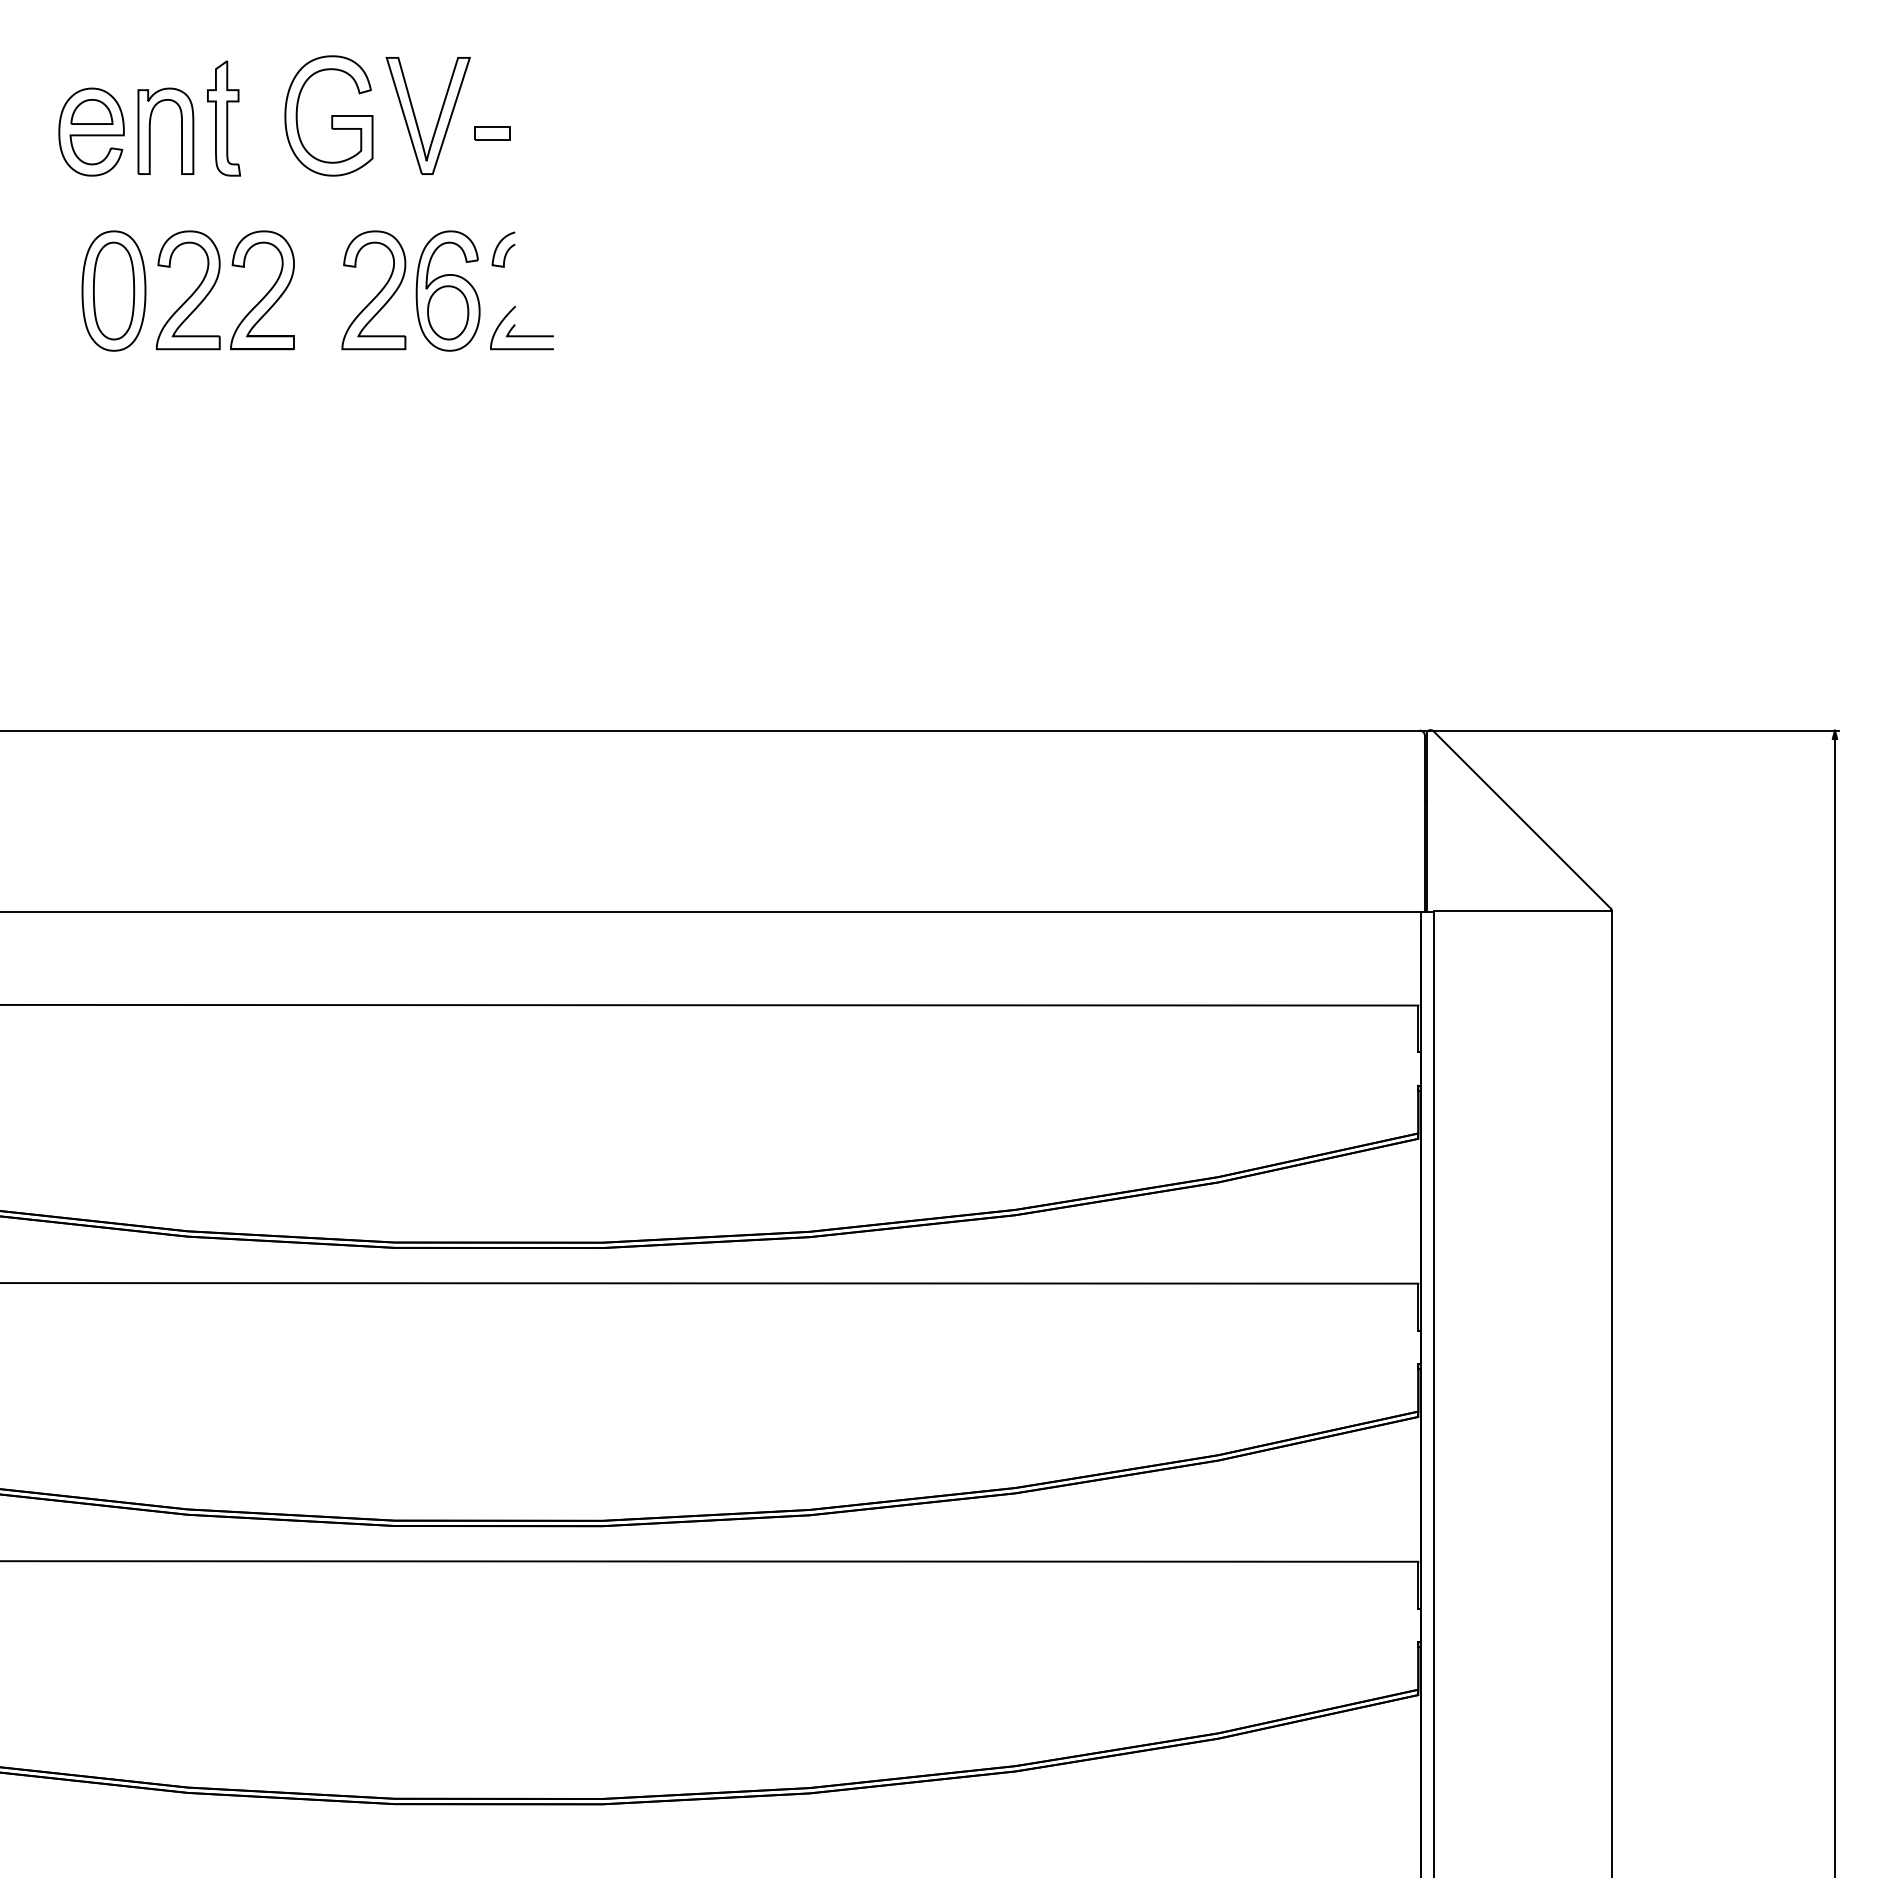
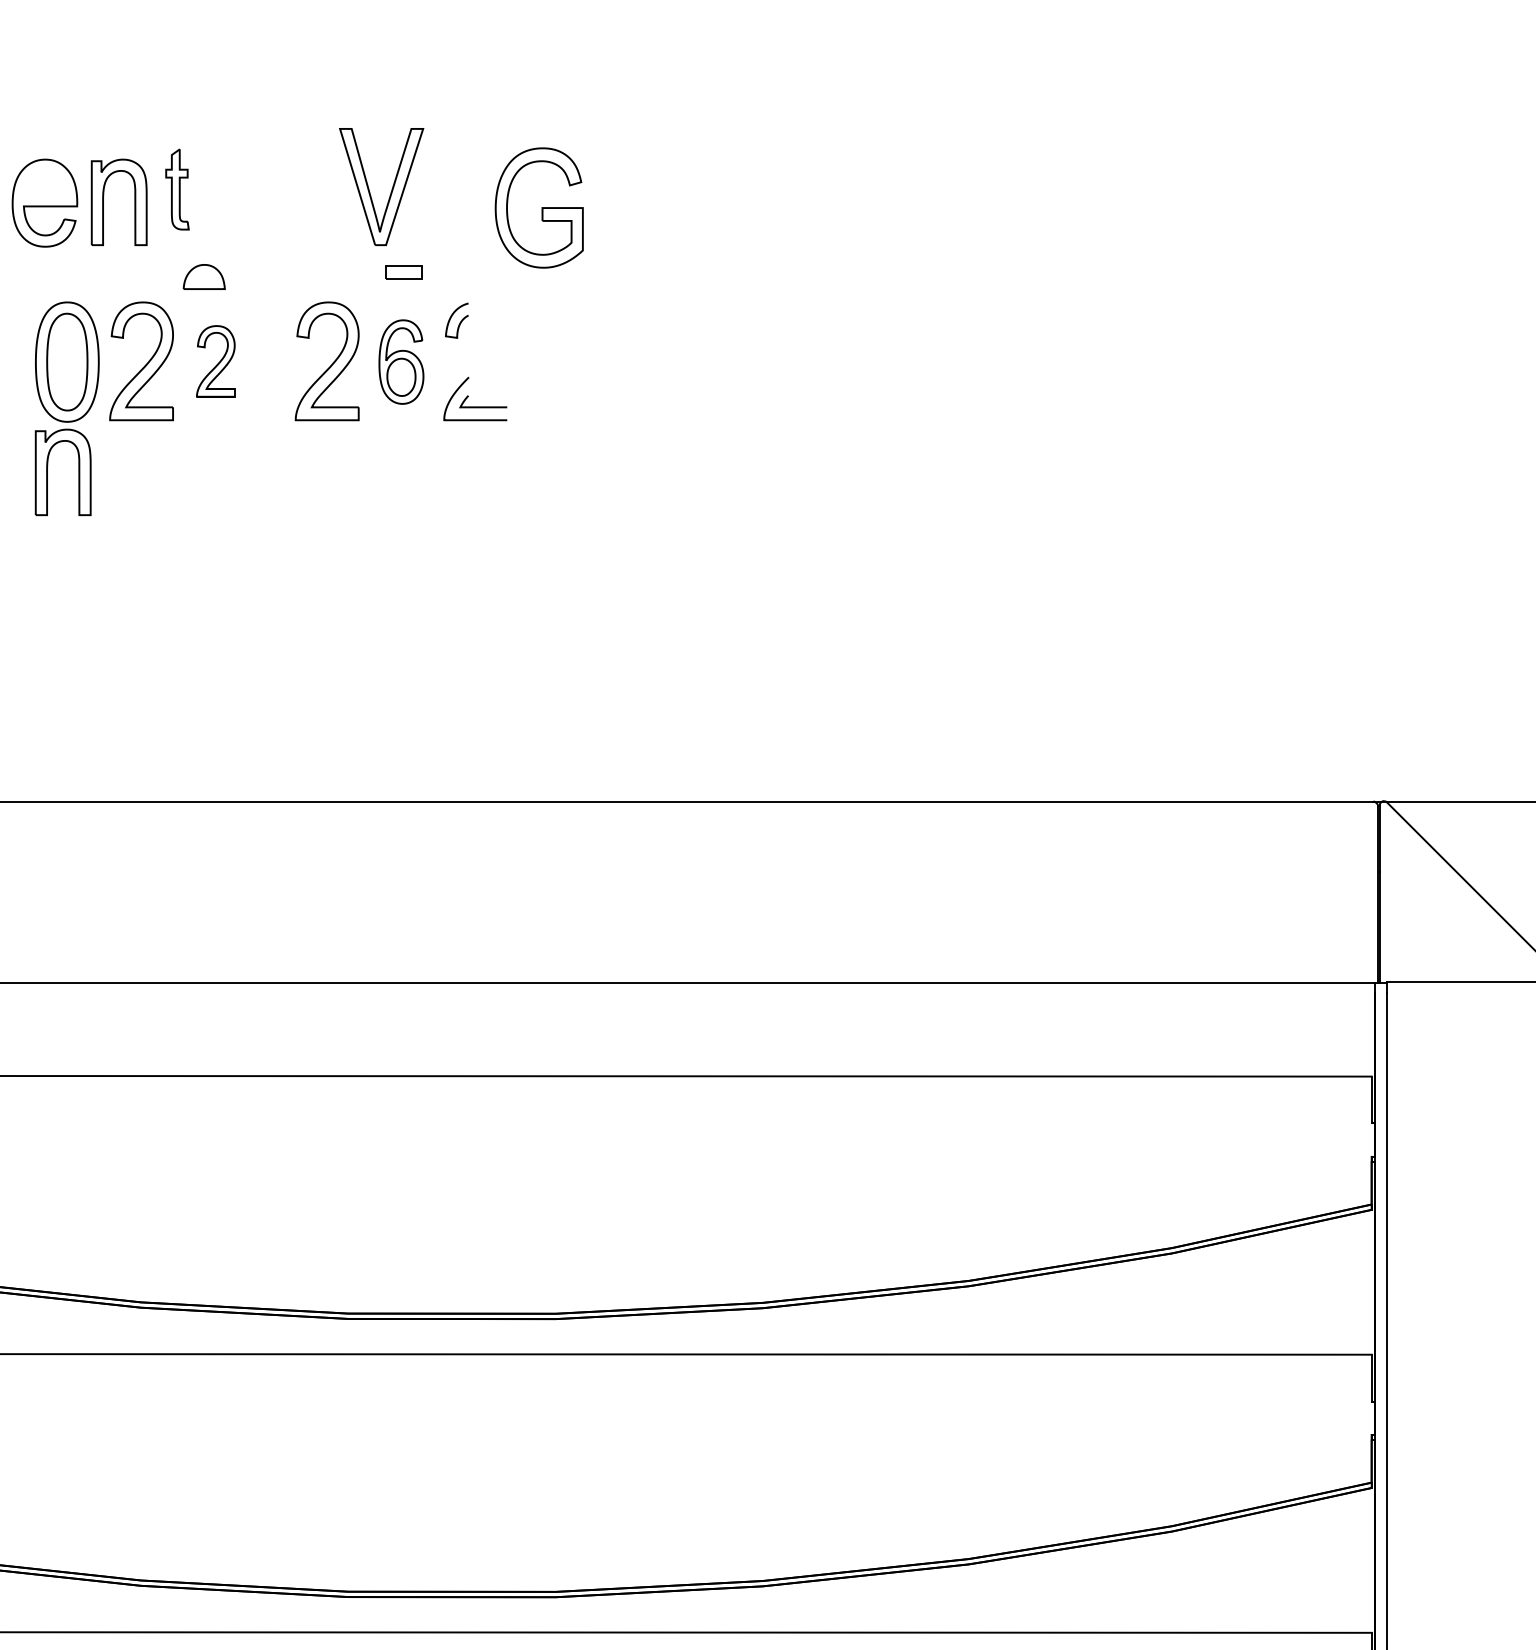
part: (91, 111) -> (203, 276), moved
part: (328, 115) -> (538, 207), moved
part: (224, 118) -> (177, 189), size x0.7
part: (492, 133) -> (403, 272), moved
part: (262, 290) -> (215, 361), size x0.6
part: (447, 290) -> (400, 361), size x0.7
part: (94, 400) -> (47, 471), added

